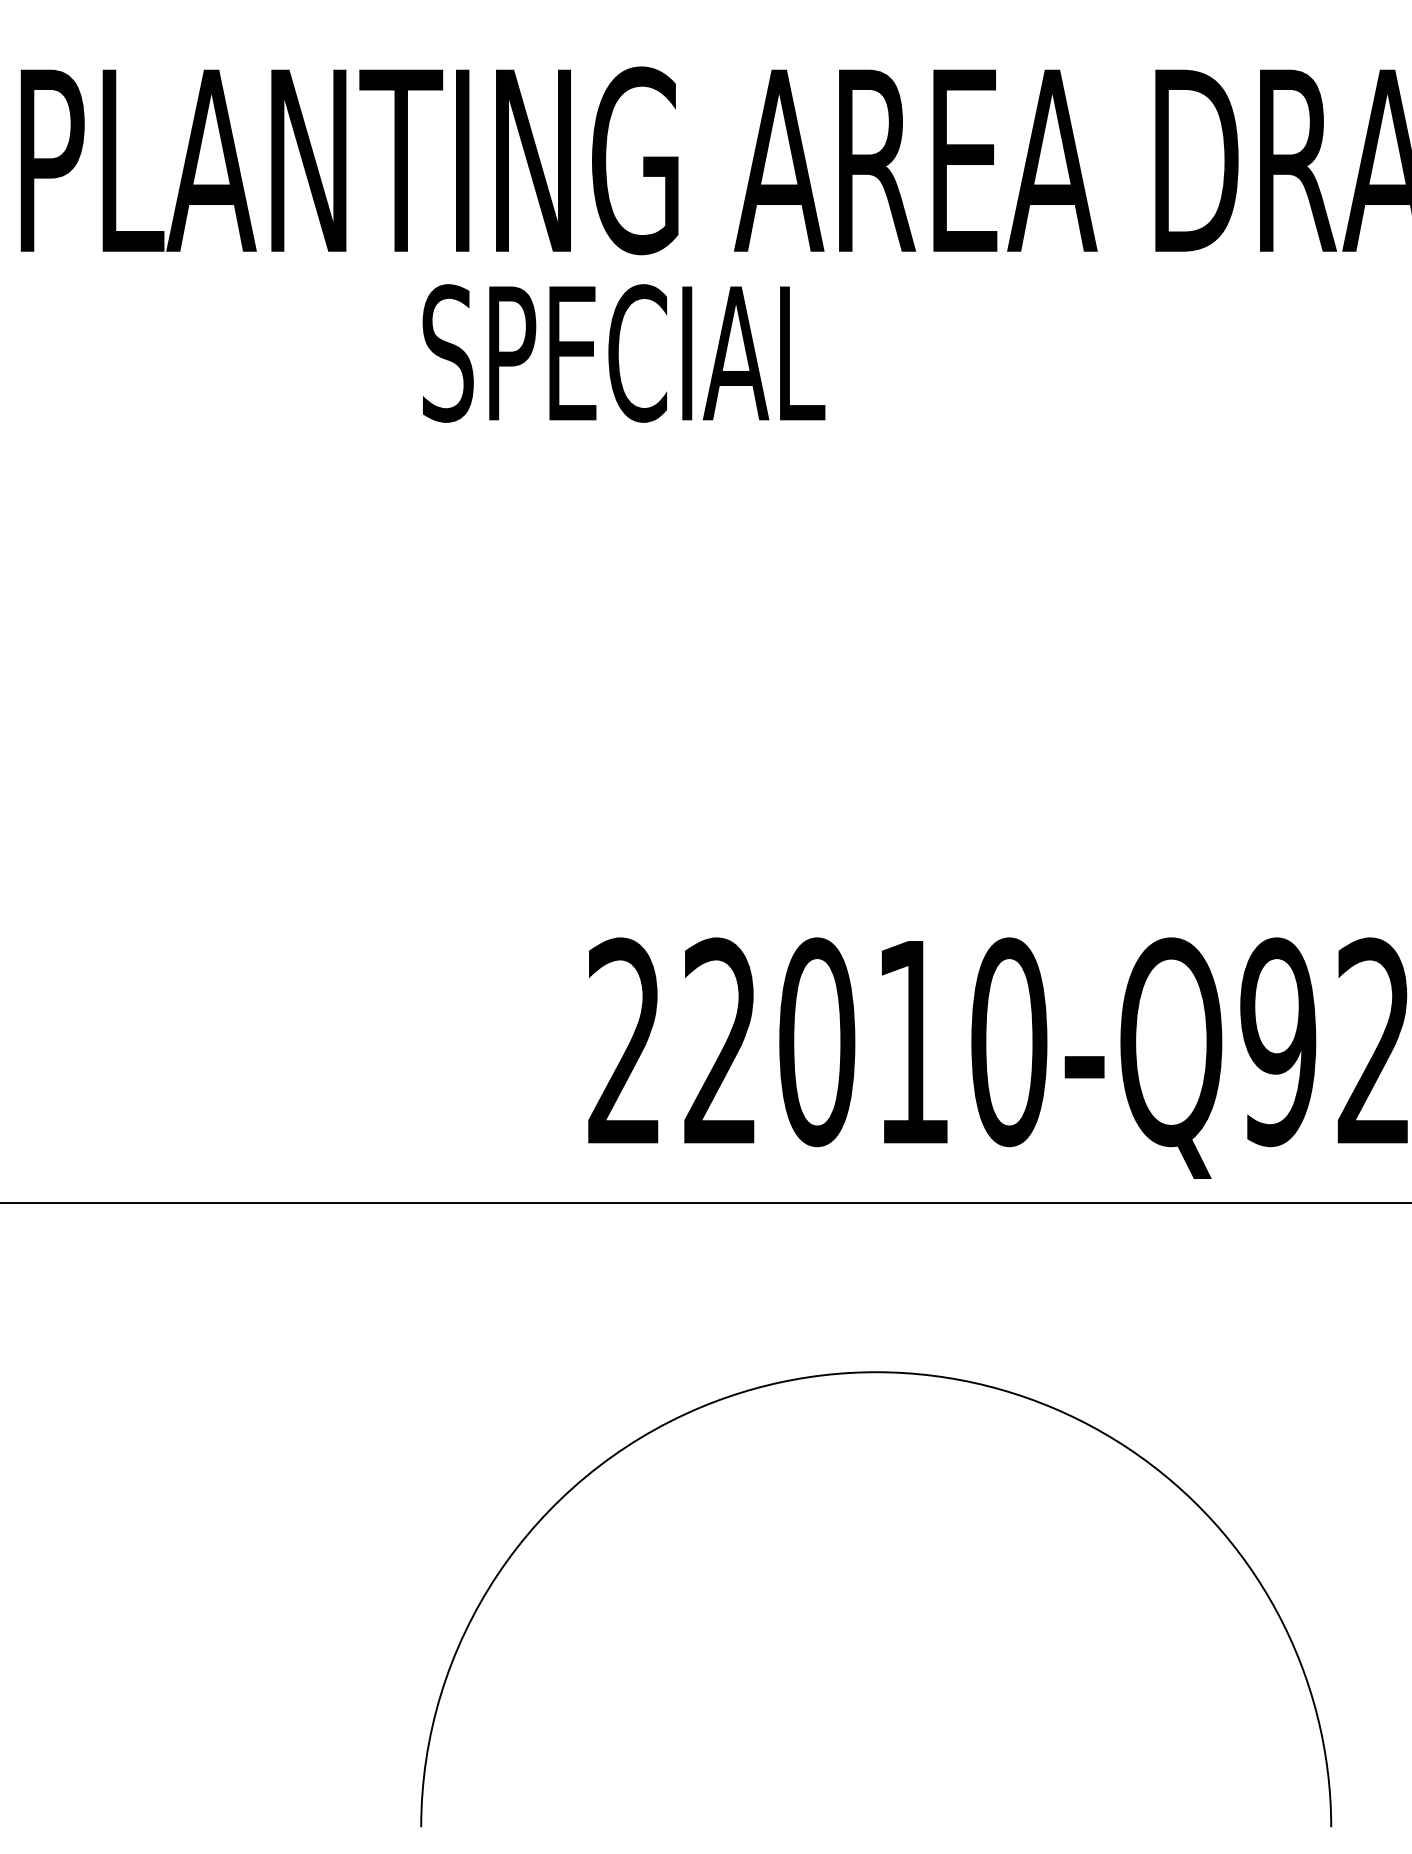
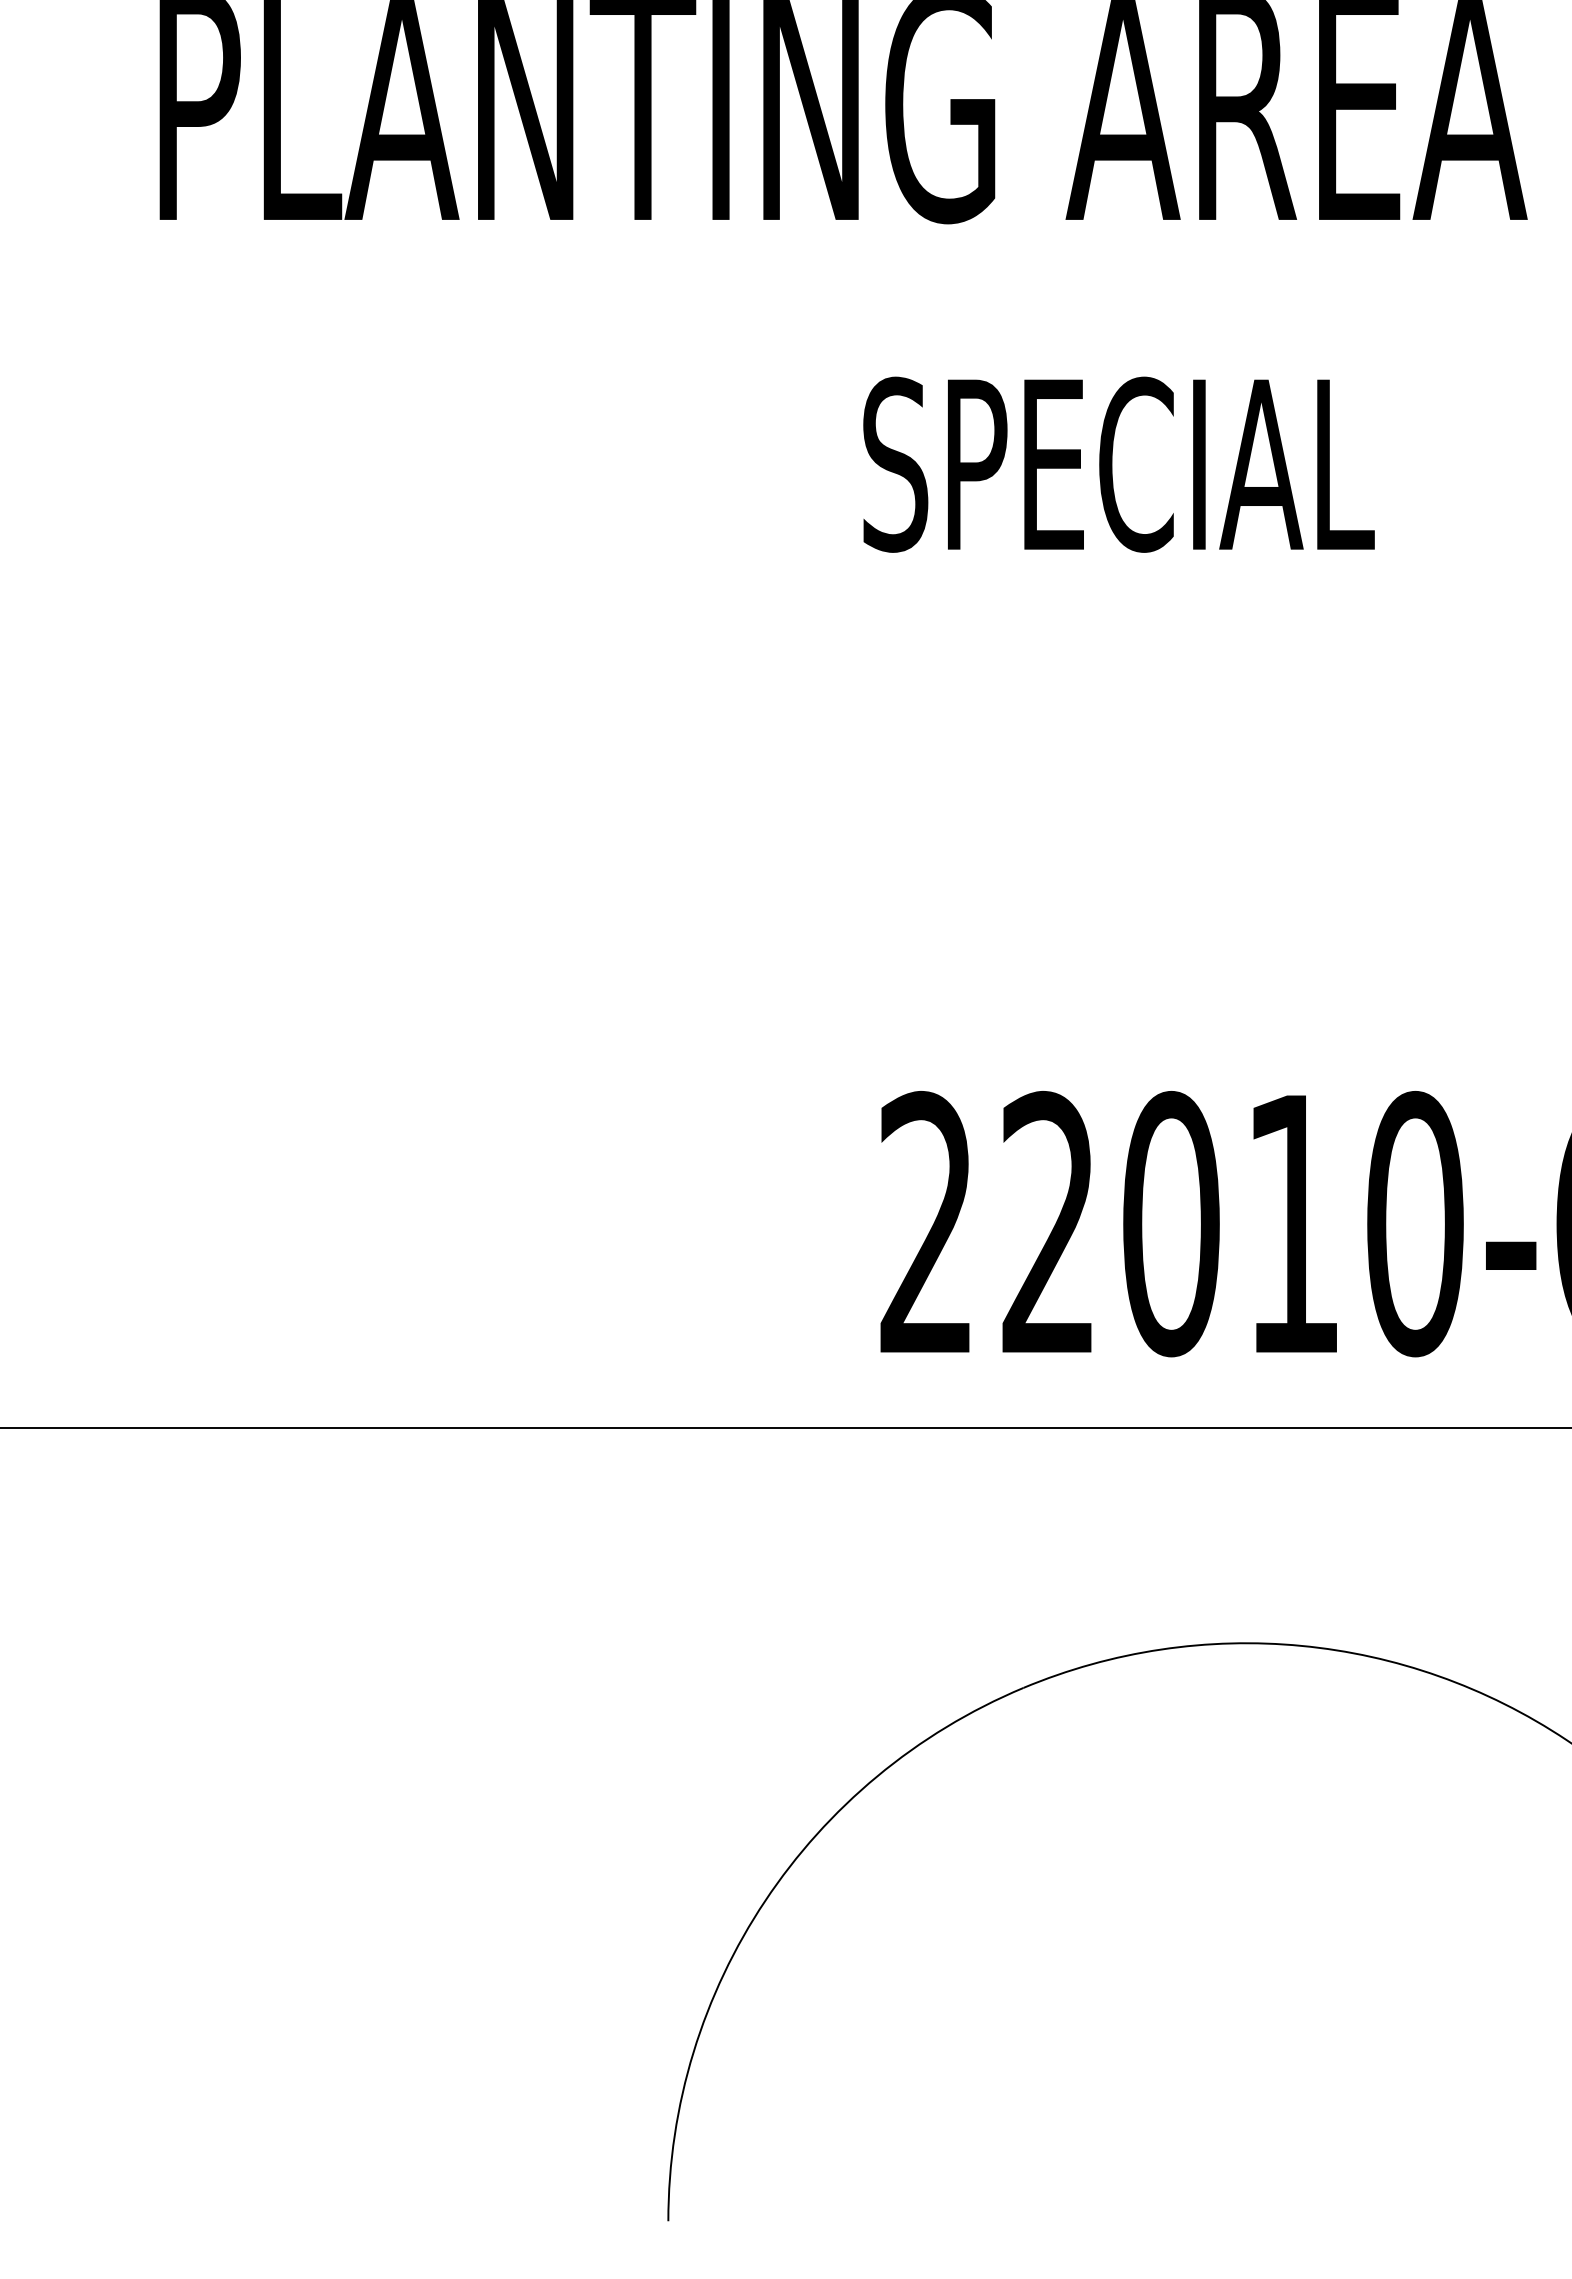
text: (623, 353) -> (1118, 464), moved

